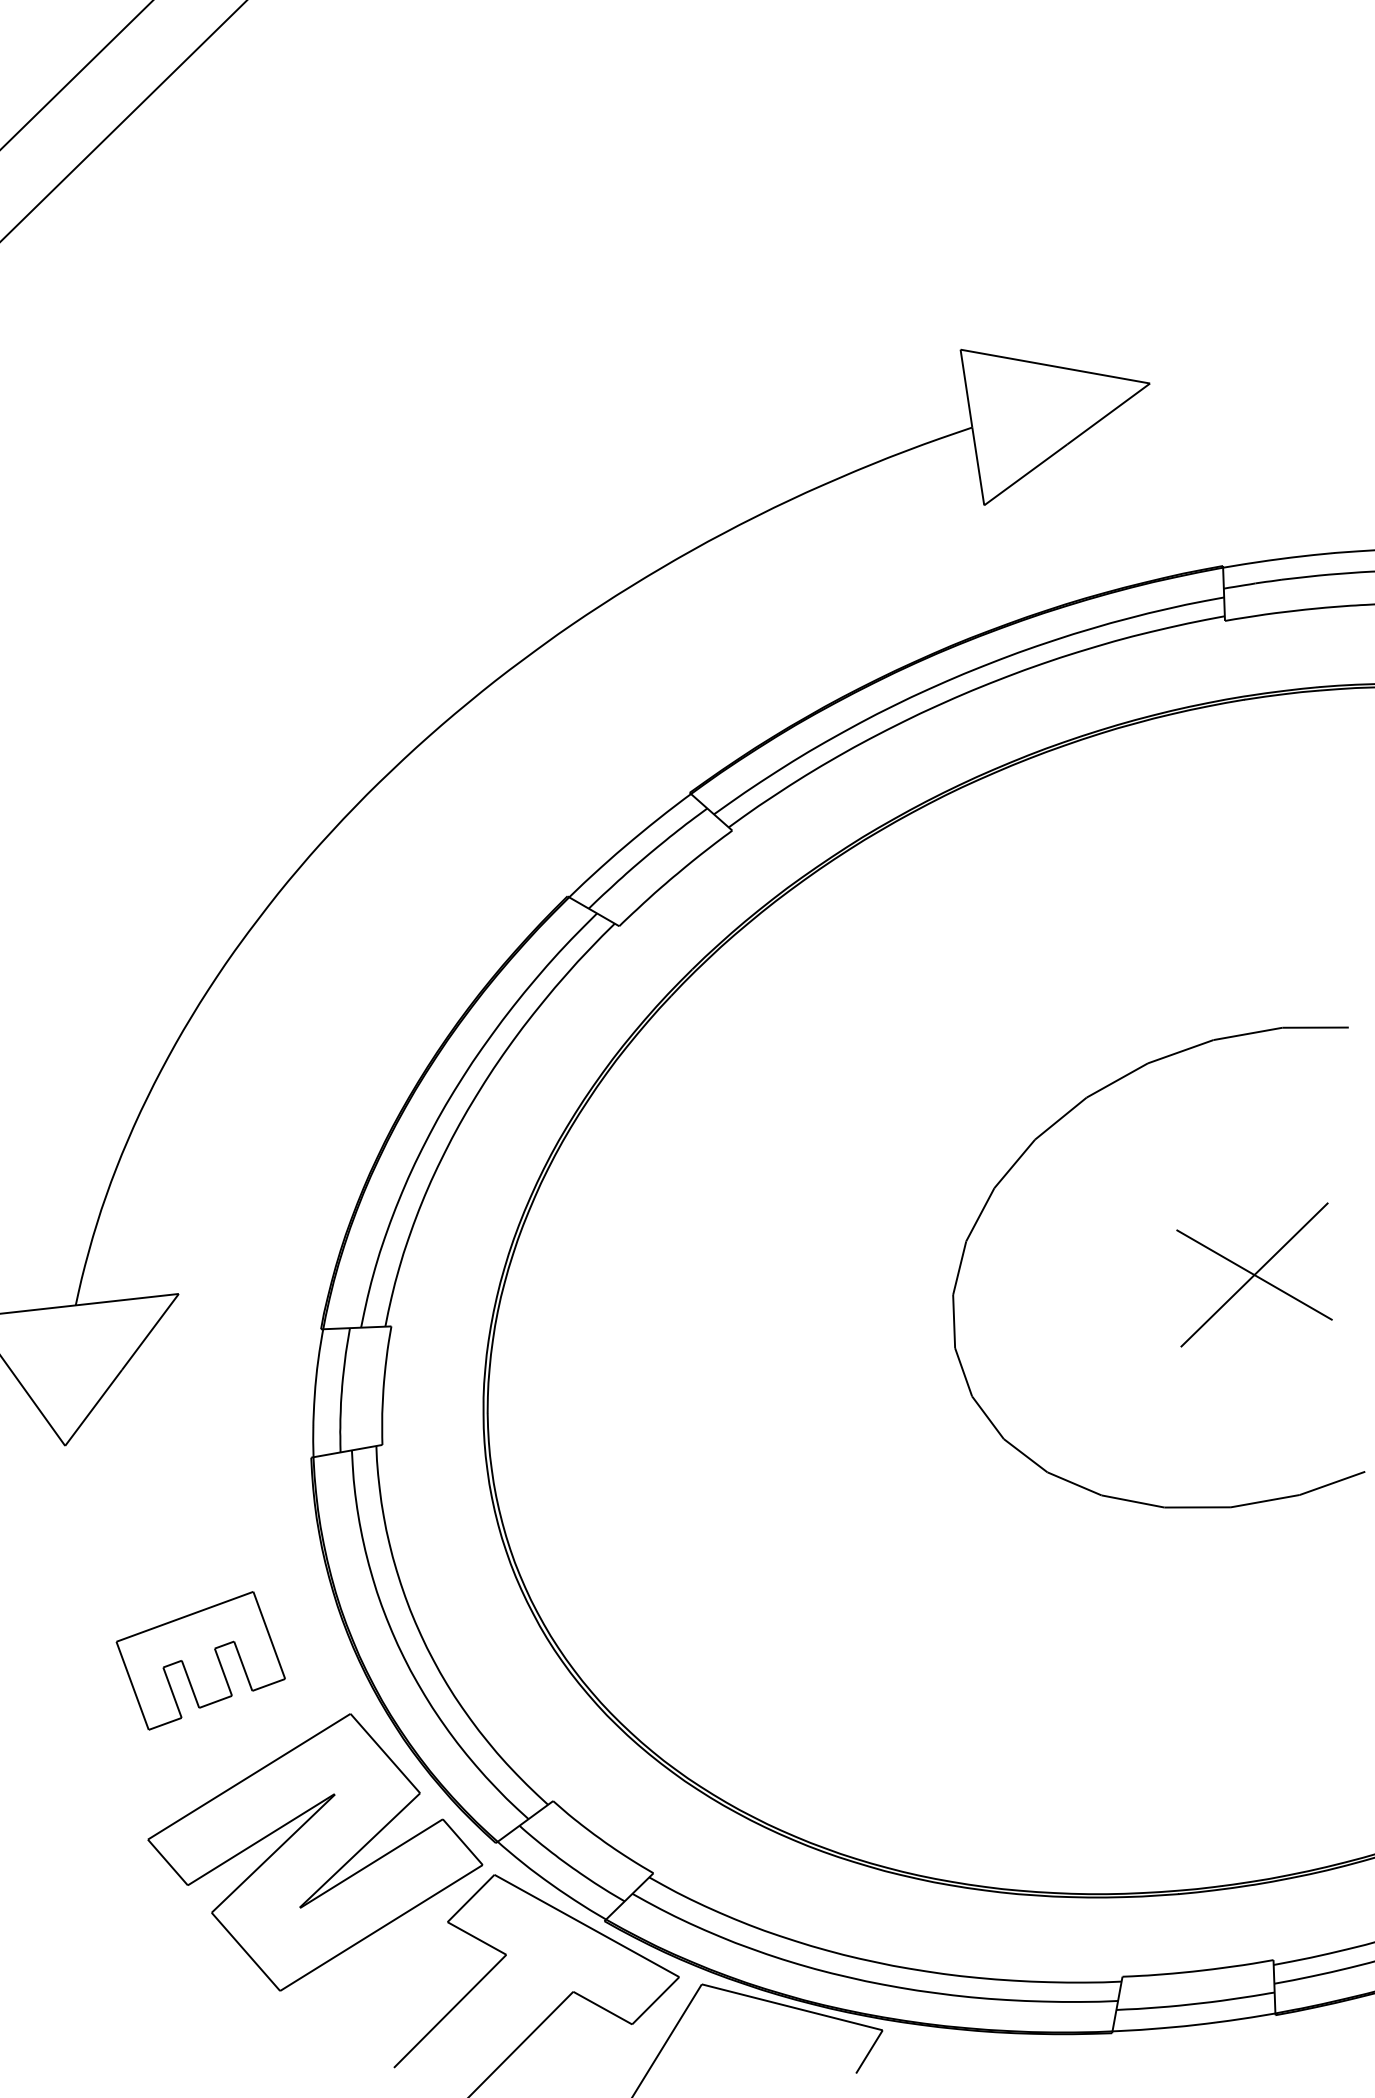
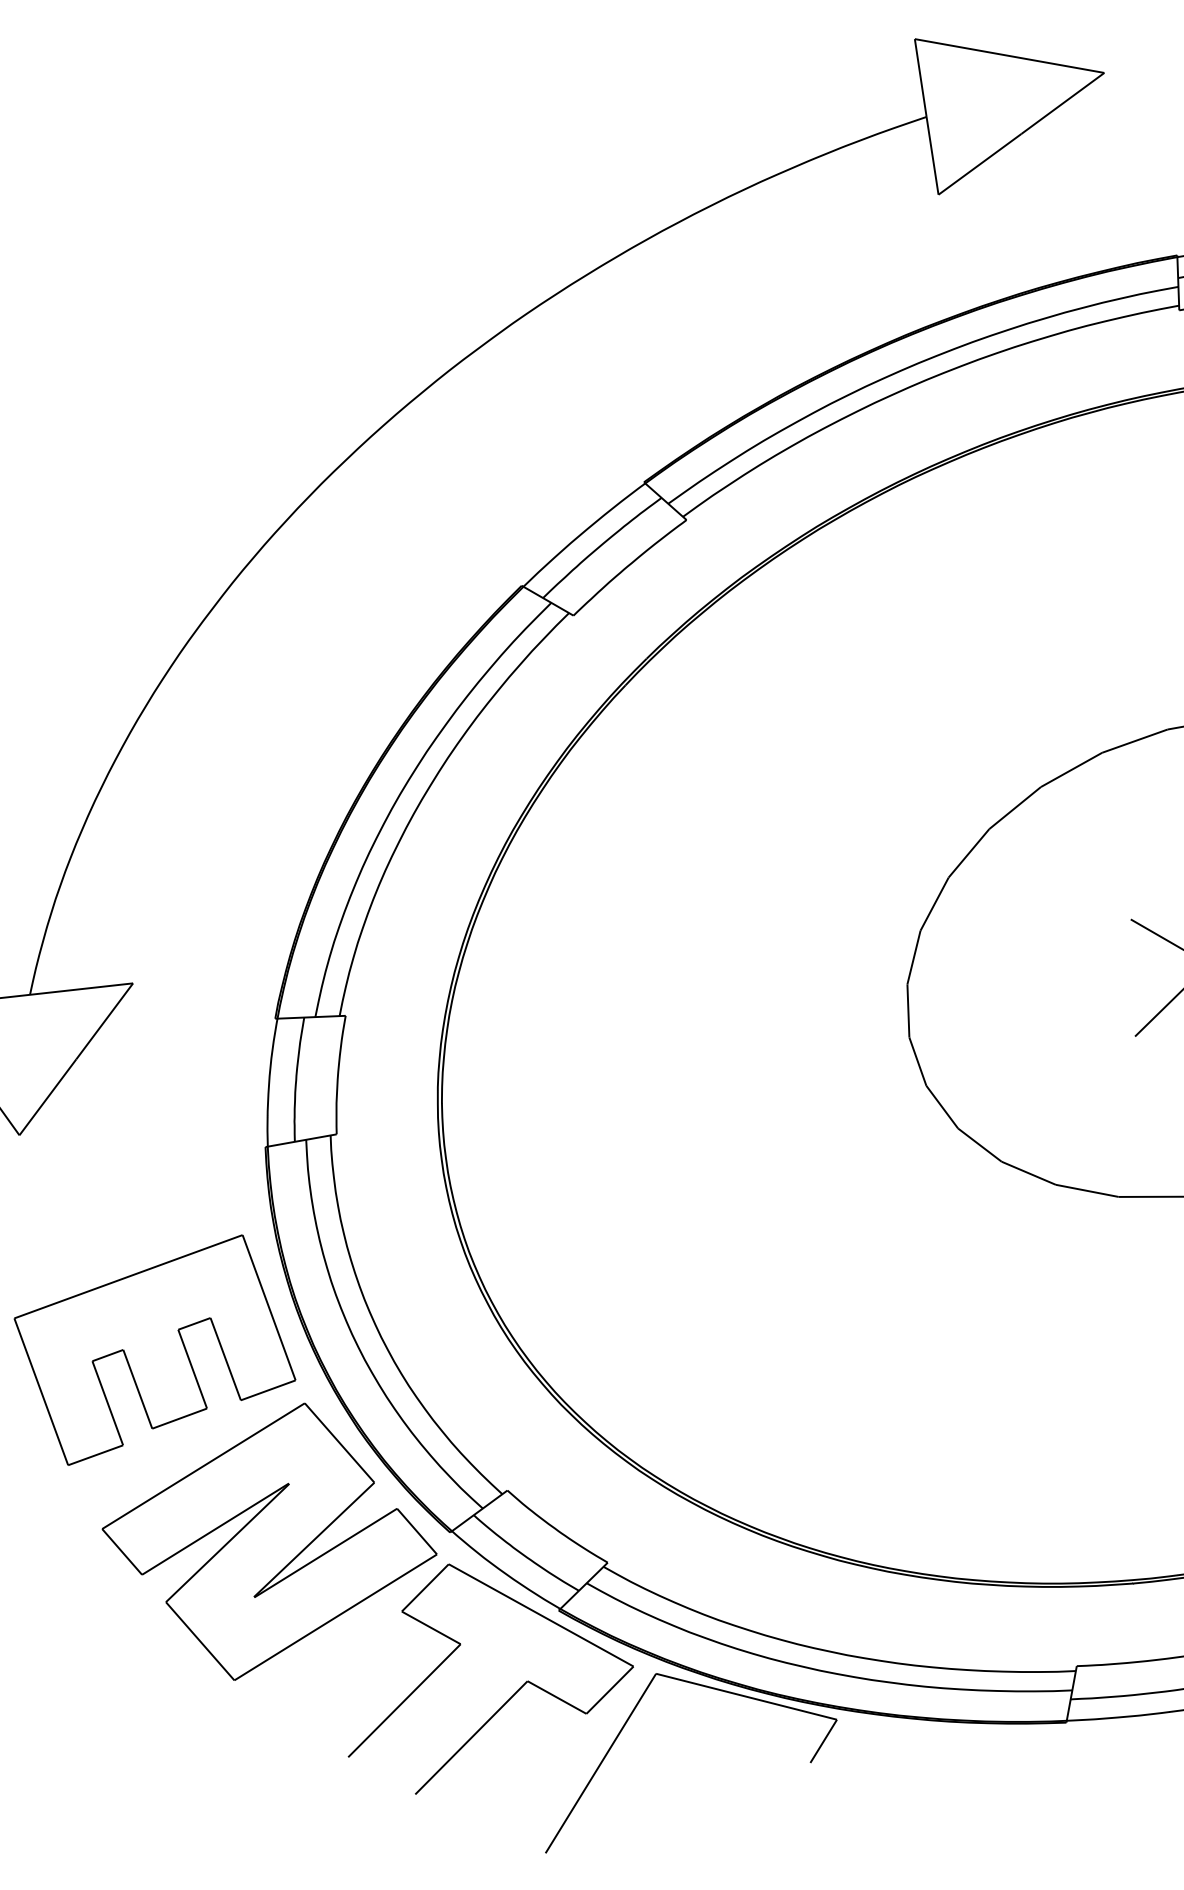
part: (200, 1660) -> (154, 1349), size x1.67

